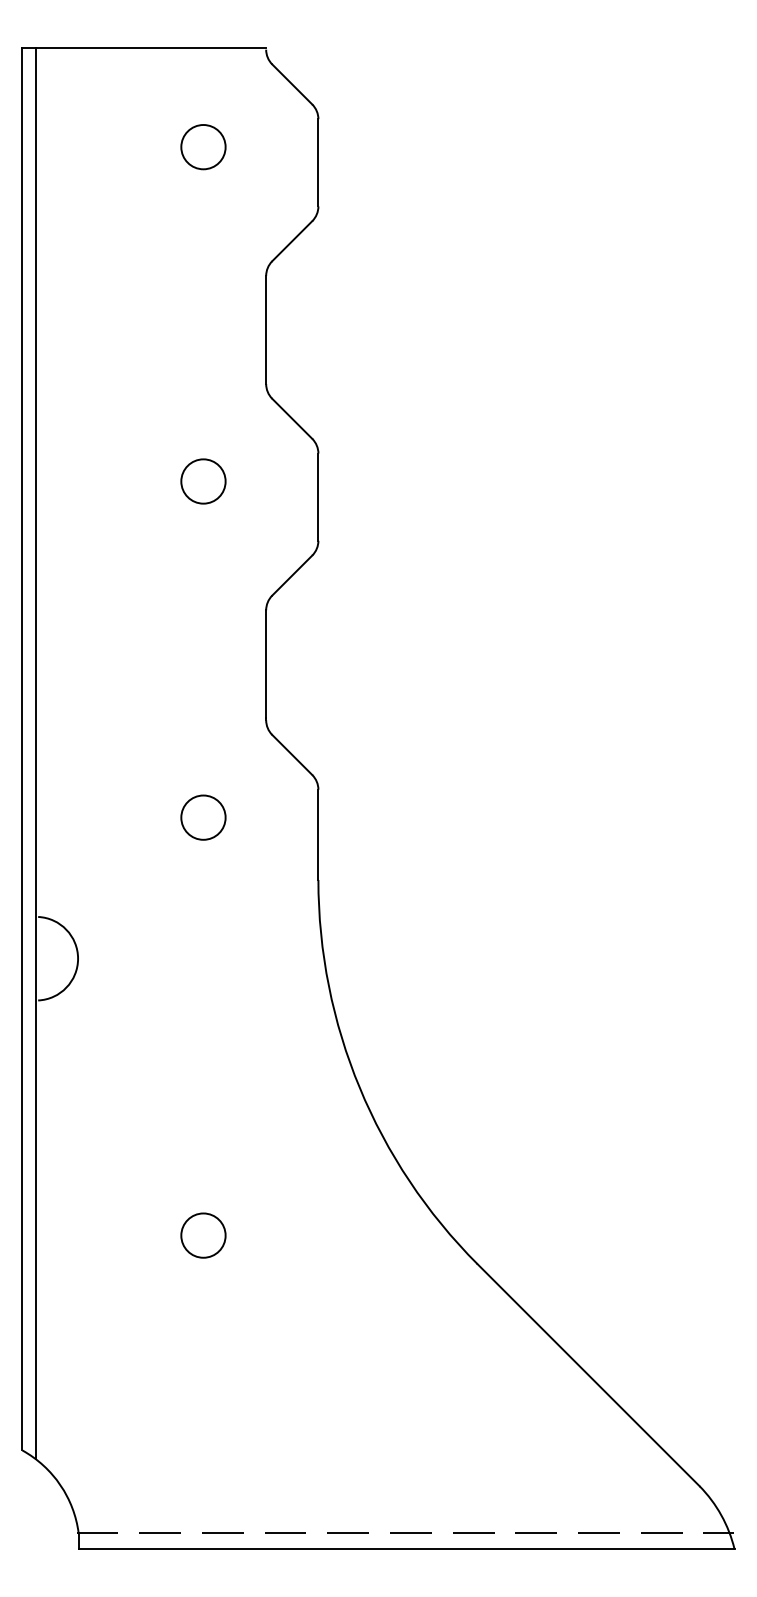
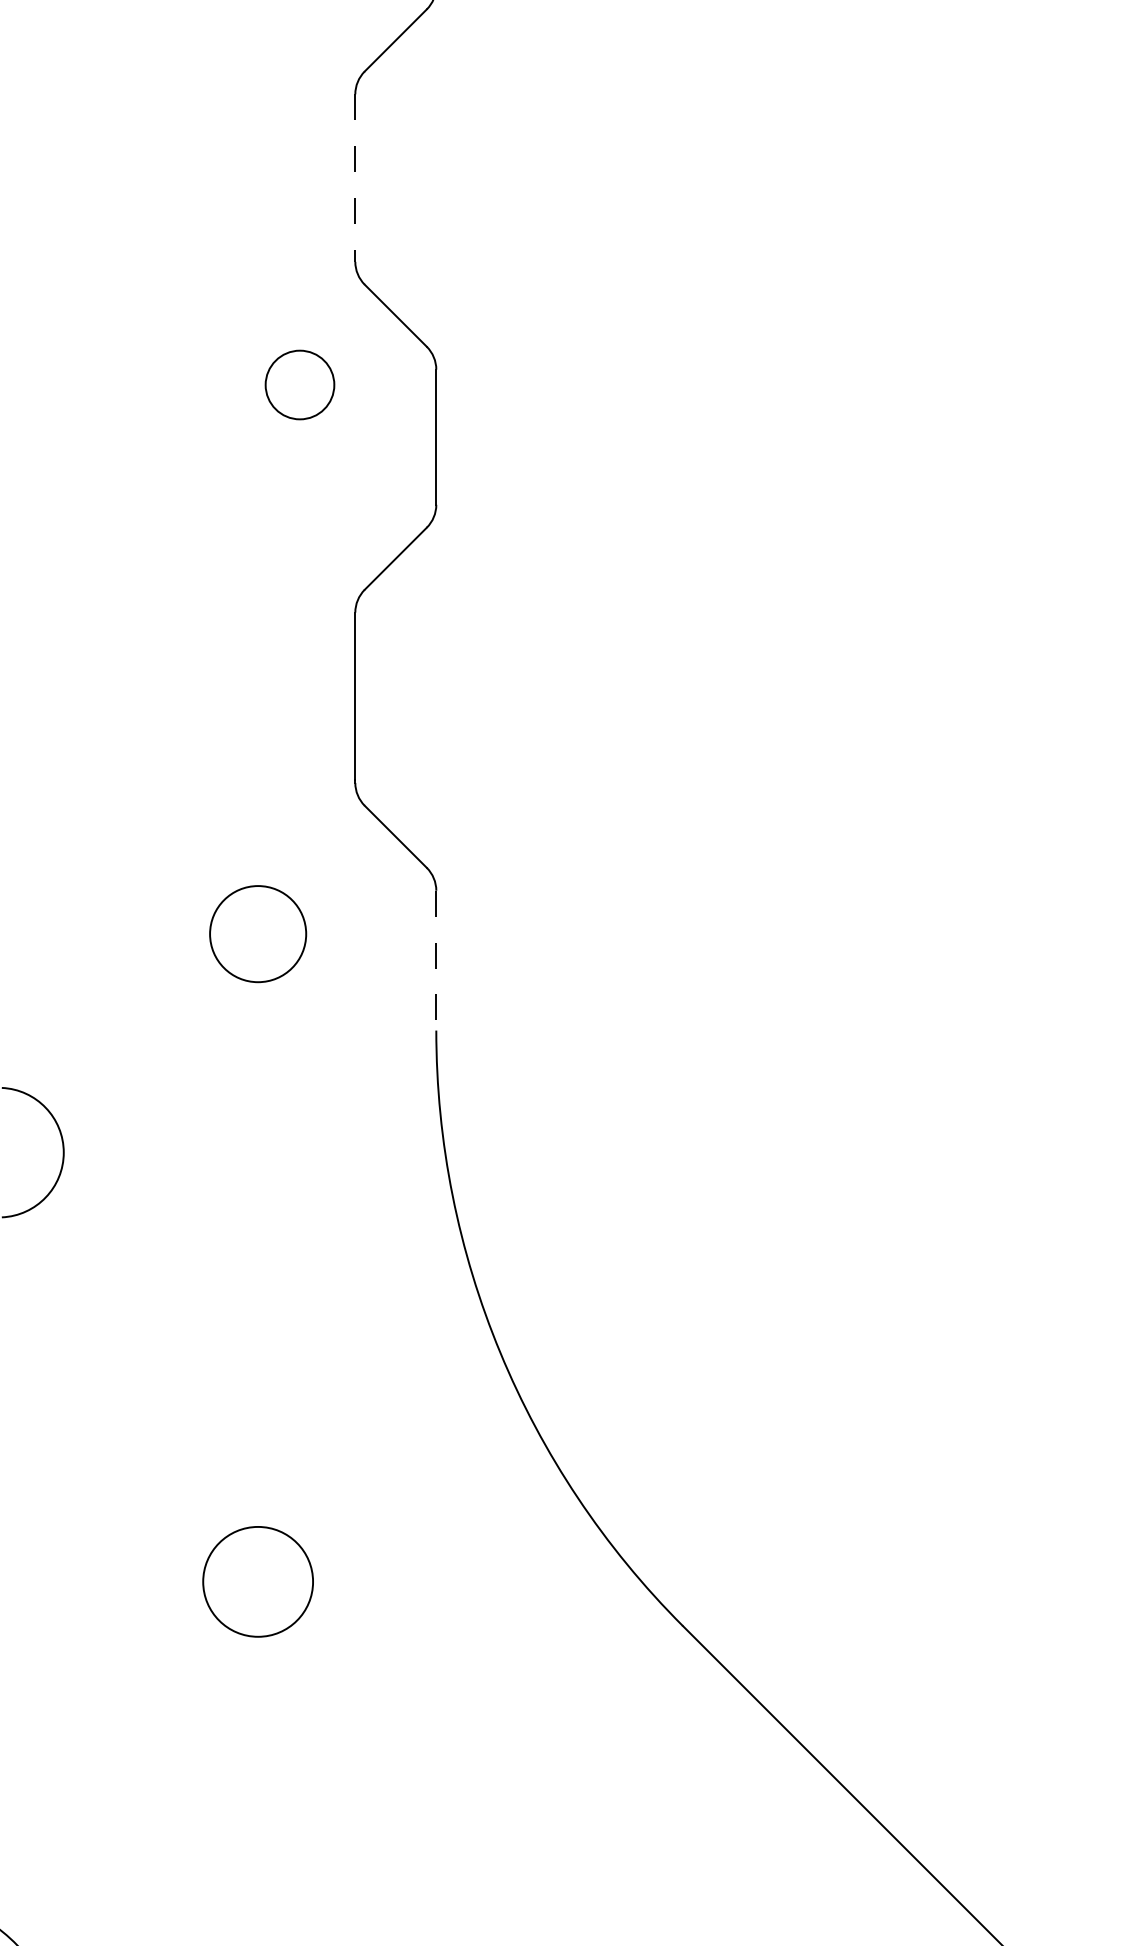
line: (266, 330) -> (355, 178), solid -> dashed
circle: (203, 481) -> (300, 385), moved
circle: (203, 817) -> (258, 933), size x1.4
line: (318, 835) -> (436, 961), solid -> dashed
circle: (203, 1235) -> (258, 1581), size x1.6

